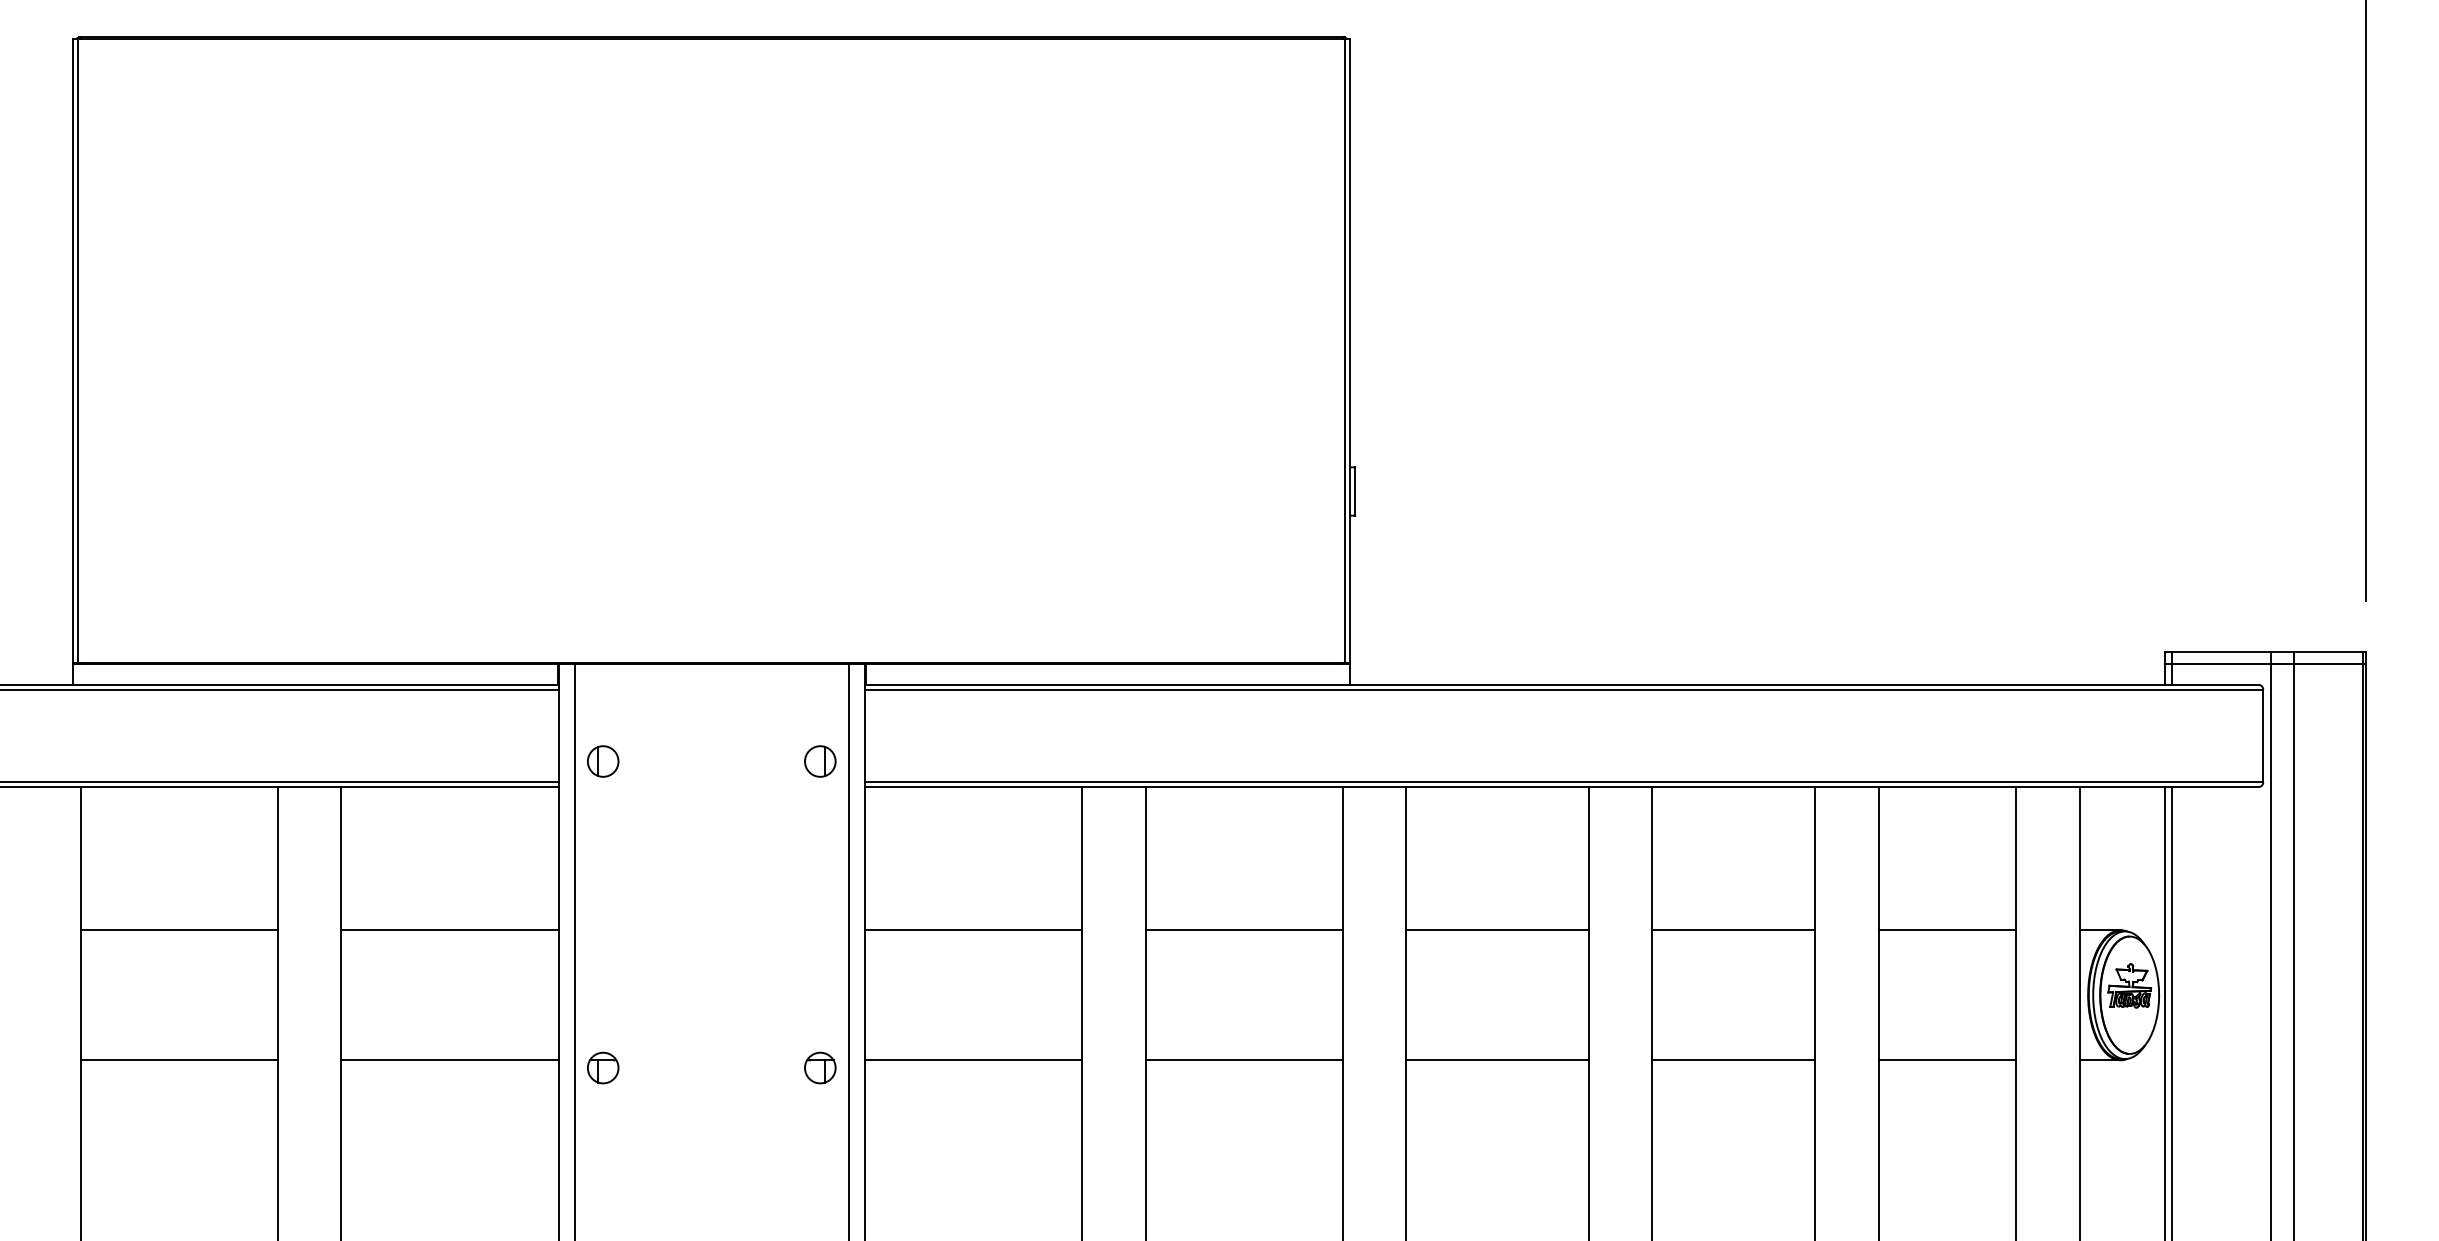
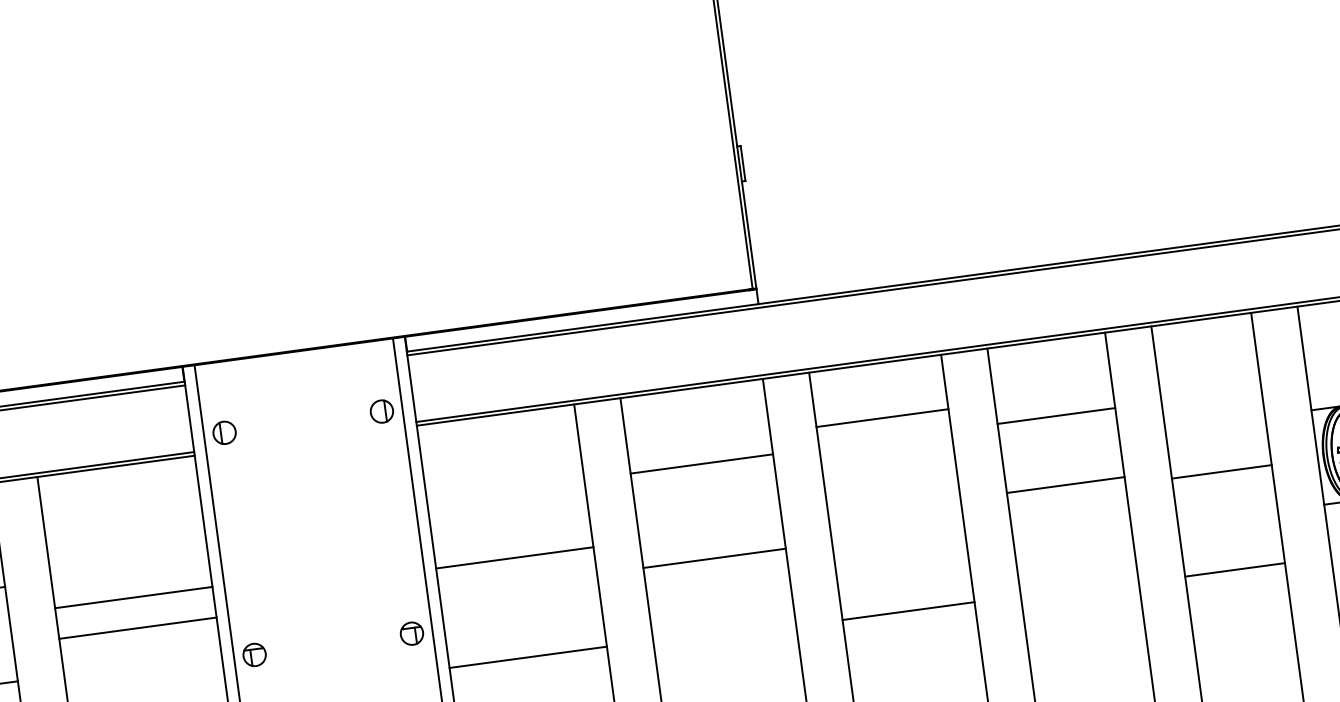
line: (449, 930) -> (133, 597), moved
line: (973, 930) -> (514, 558), moved
line: (1244, 930) -> (702, 464), moved
line: (1497, 930) -> (882, 418), moved
line: (1733, 930) -> (1056, 416), moved
line: (1947, 930) -> (1221, 472), moved
line: (449, 1060) -> (137, 628), moved
line: (973, 1060) -> (528, 657), moved
line: (1244, 1060) -> (714, 558), moved
line: (1497, 1060) -> (908, 611), moved
line: (1733, 1060) -> (1065, 485), moved
line: (1947, 1060) -> (1235, 569), moved

